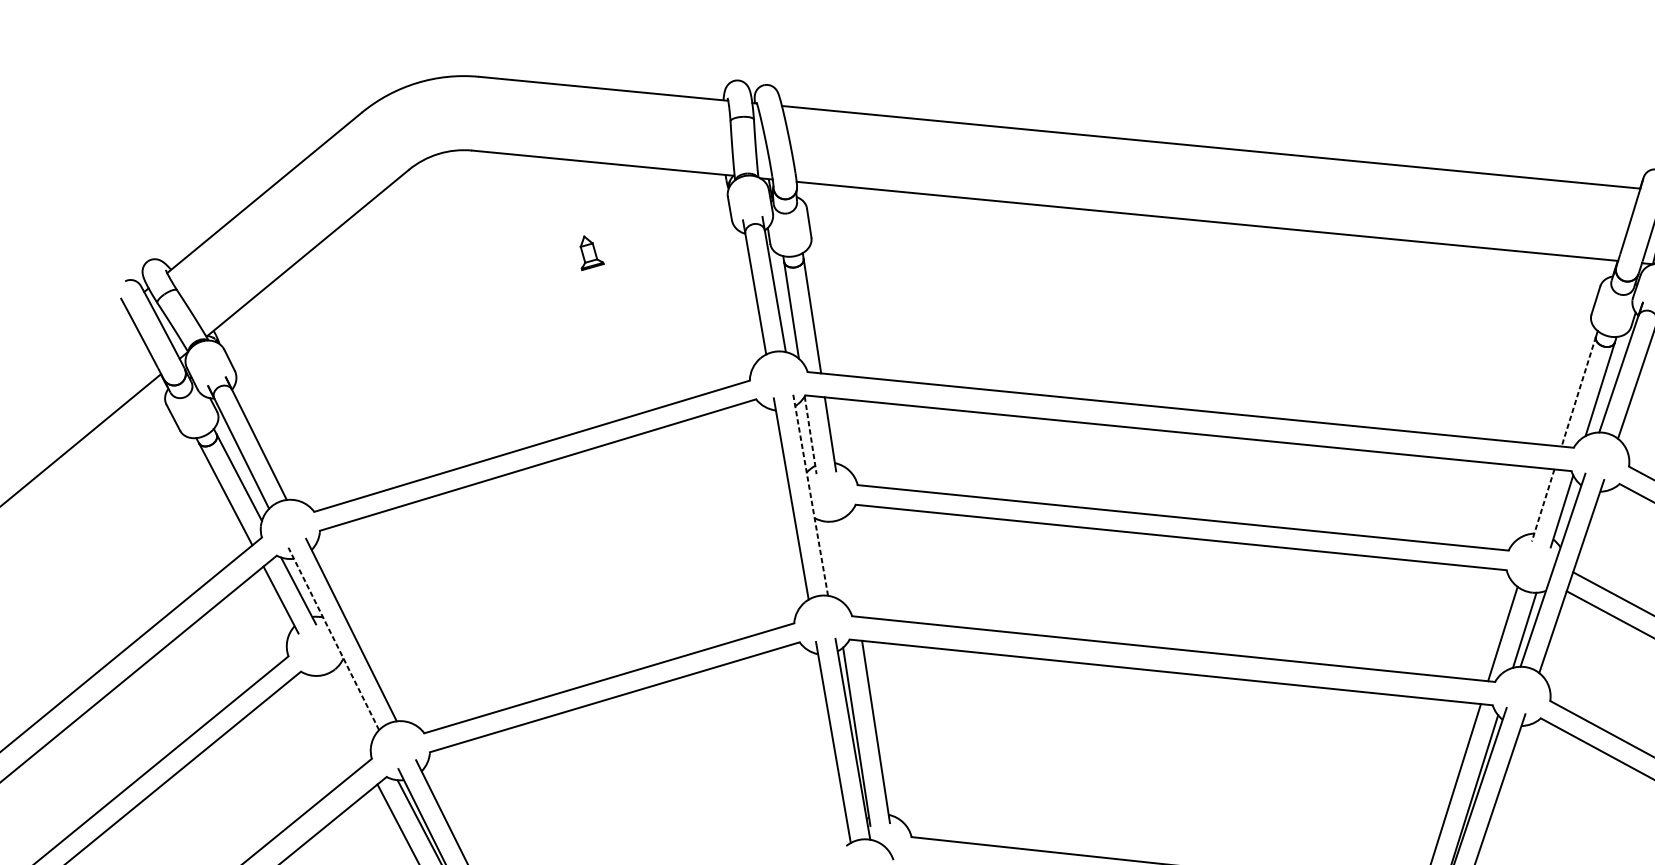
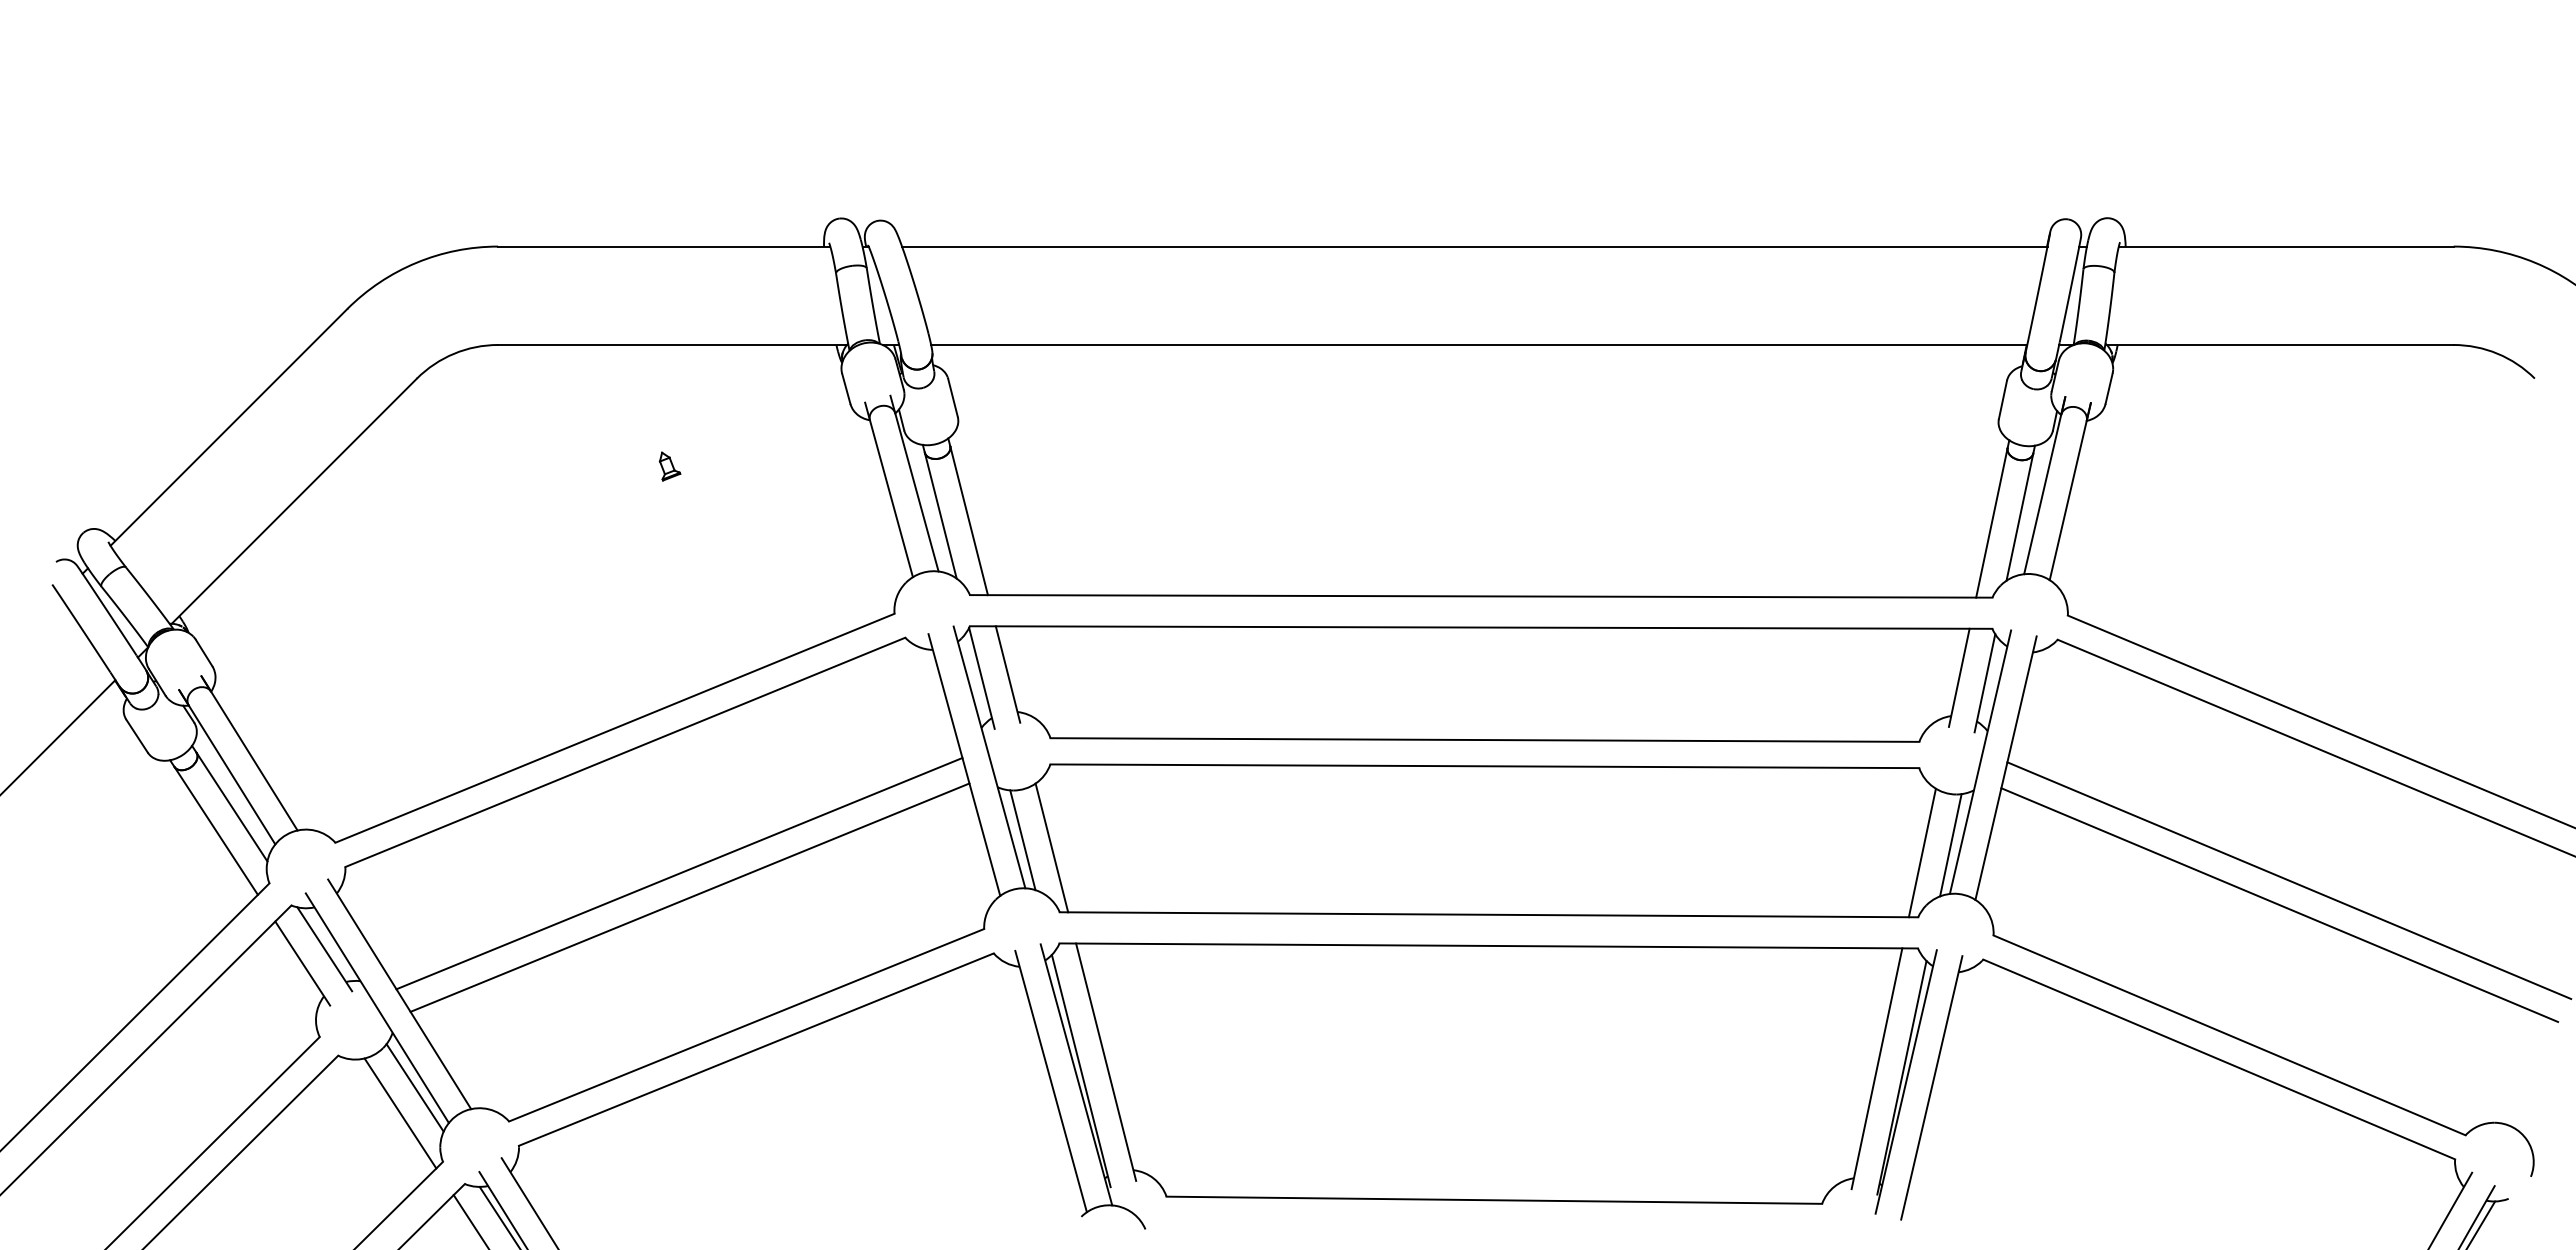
part: (591, 254) -> (669, 466), size x0.62
line: (1578, 392) -> (1991, 523), dashed -> solid
line: (811, 435) -> (982, 678), dashed -> solid
line: (810, 495) -> (989, 757), dashed -> solid
line: (1543, 505) -> (1959, 678), dashed -> solid
line: (569, 559) -> (679, 873), added
line: (829, 559) -> (1022, 840), added
line: (850, 567) -> (1051, 847), added
line: (575, 578) -> (689, 897), added
line: (333, 638) -> (377, 1007), dashed -> solid
line: (355, 701) -> (414, 1087), added
line: (343, 719) -> (400, 1113), added

